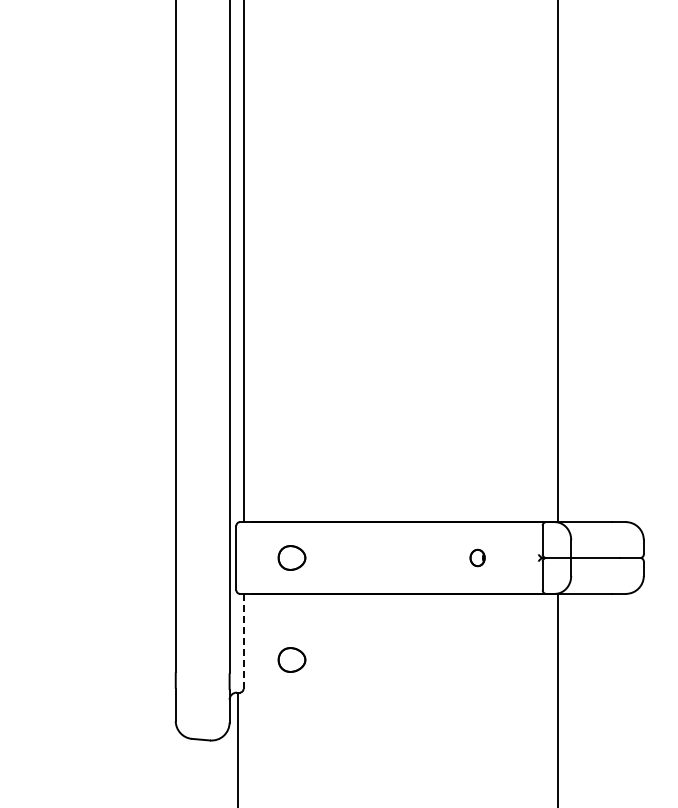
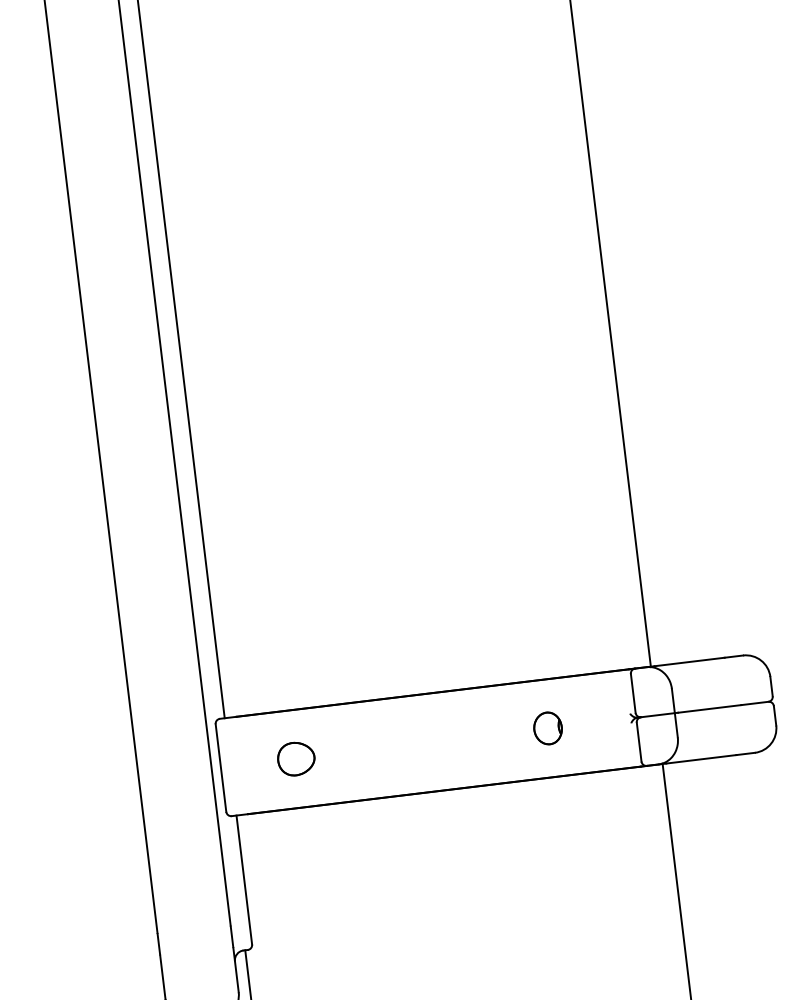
part: (477, 557) -> (547, 727), size x1.43
line: (243, 641) -> (244, 880), dashed -> solid
part: (291, 659) -> (312, 896), removed

